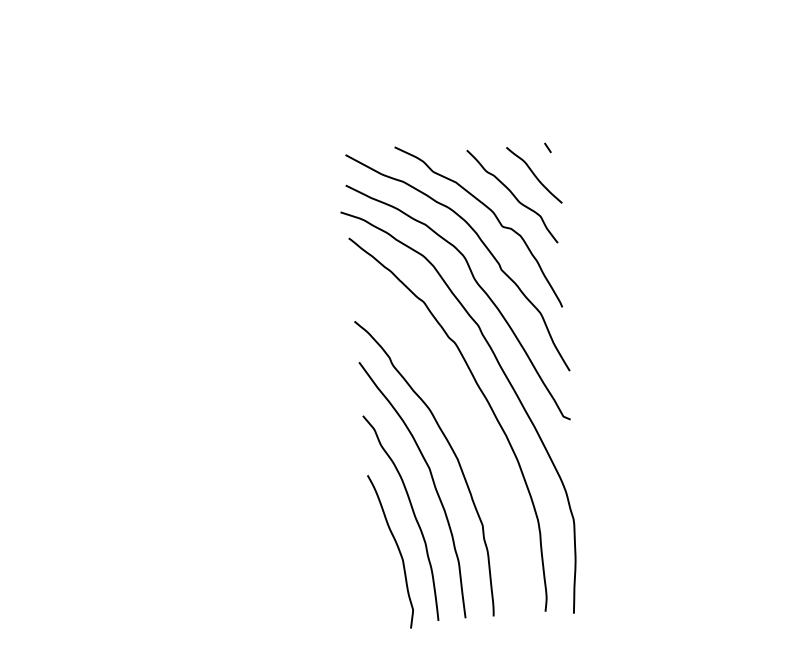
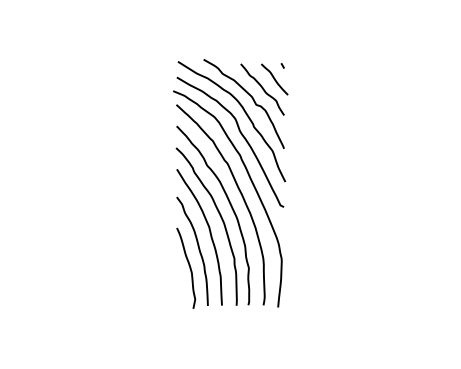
curve: (467, 426) -> (230, 206), added

